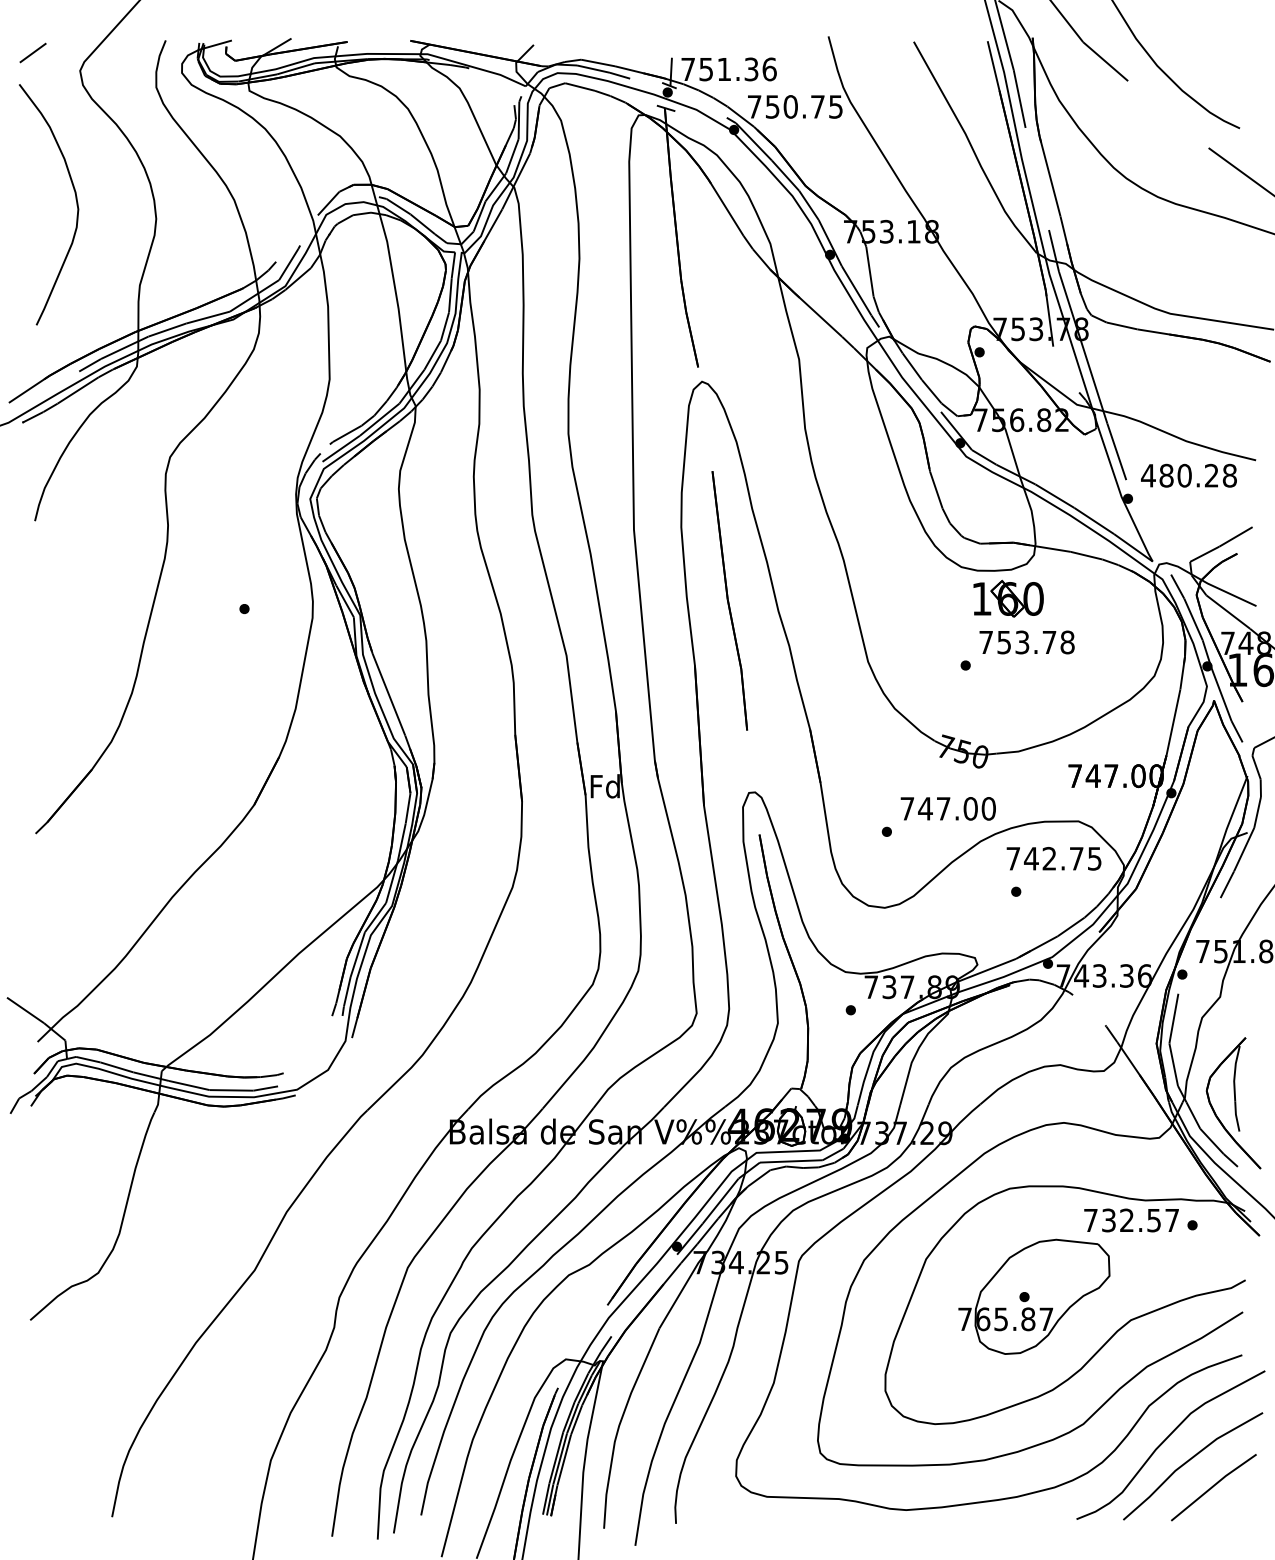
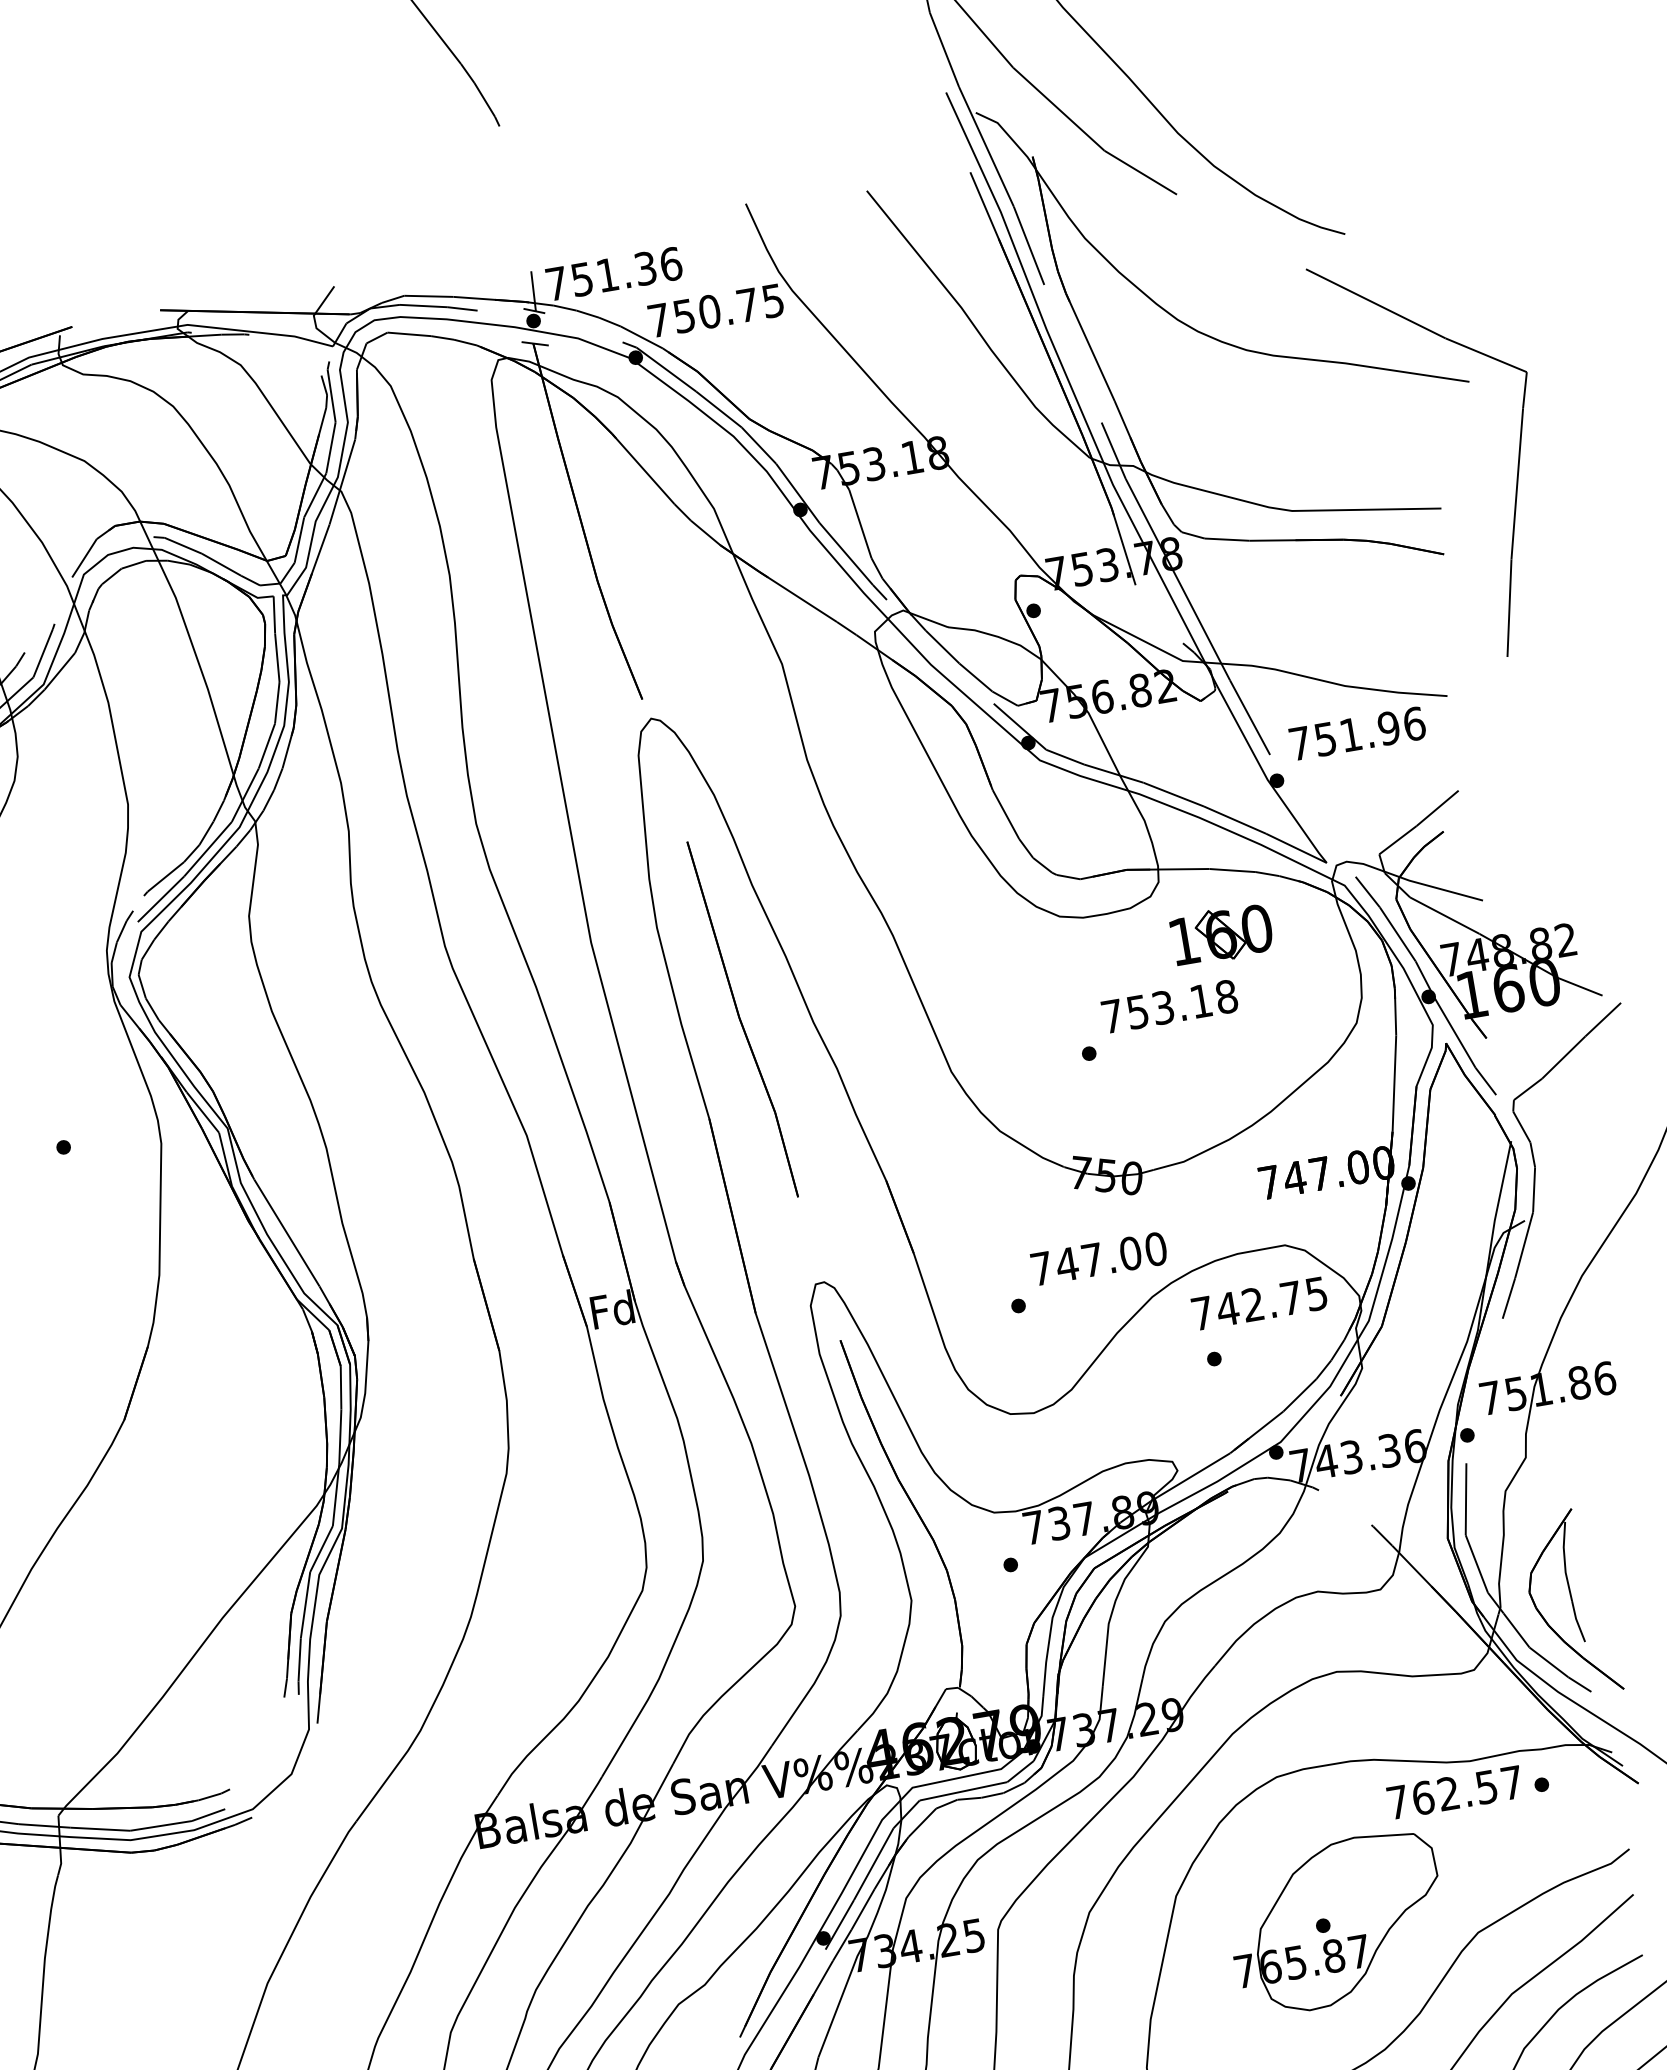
text: (1189, 475) -> (1357, 733), 480.28 -> 751.96
part: (1008, 598) -> (1221, 934), moved
text: (1049, 642) -> (1201, 1001), 753.78 -> 753.18
text: (1109, 1220) -> (1424, 1797), 732.57 -> 762.57

